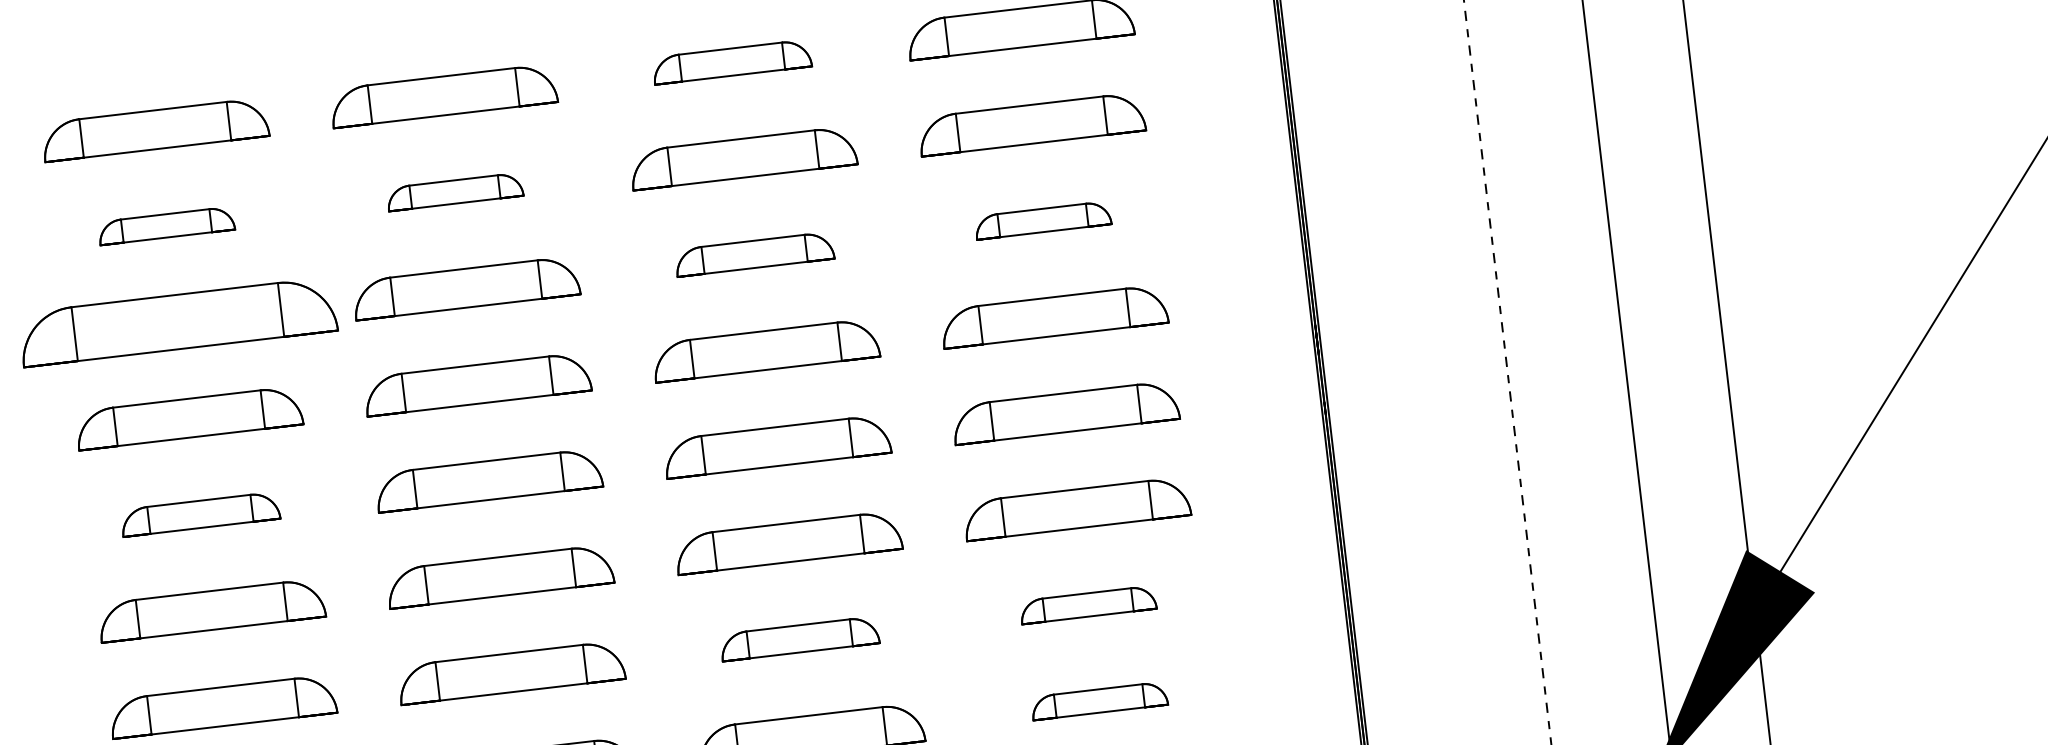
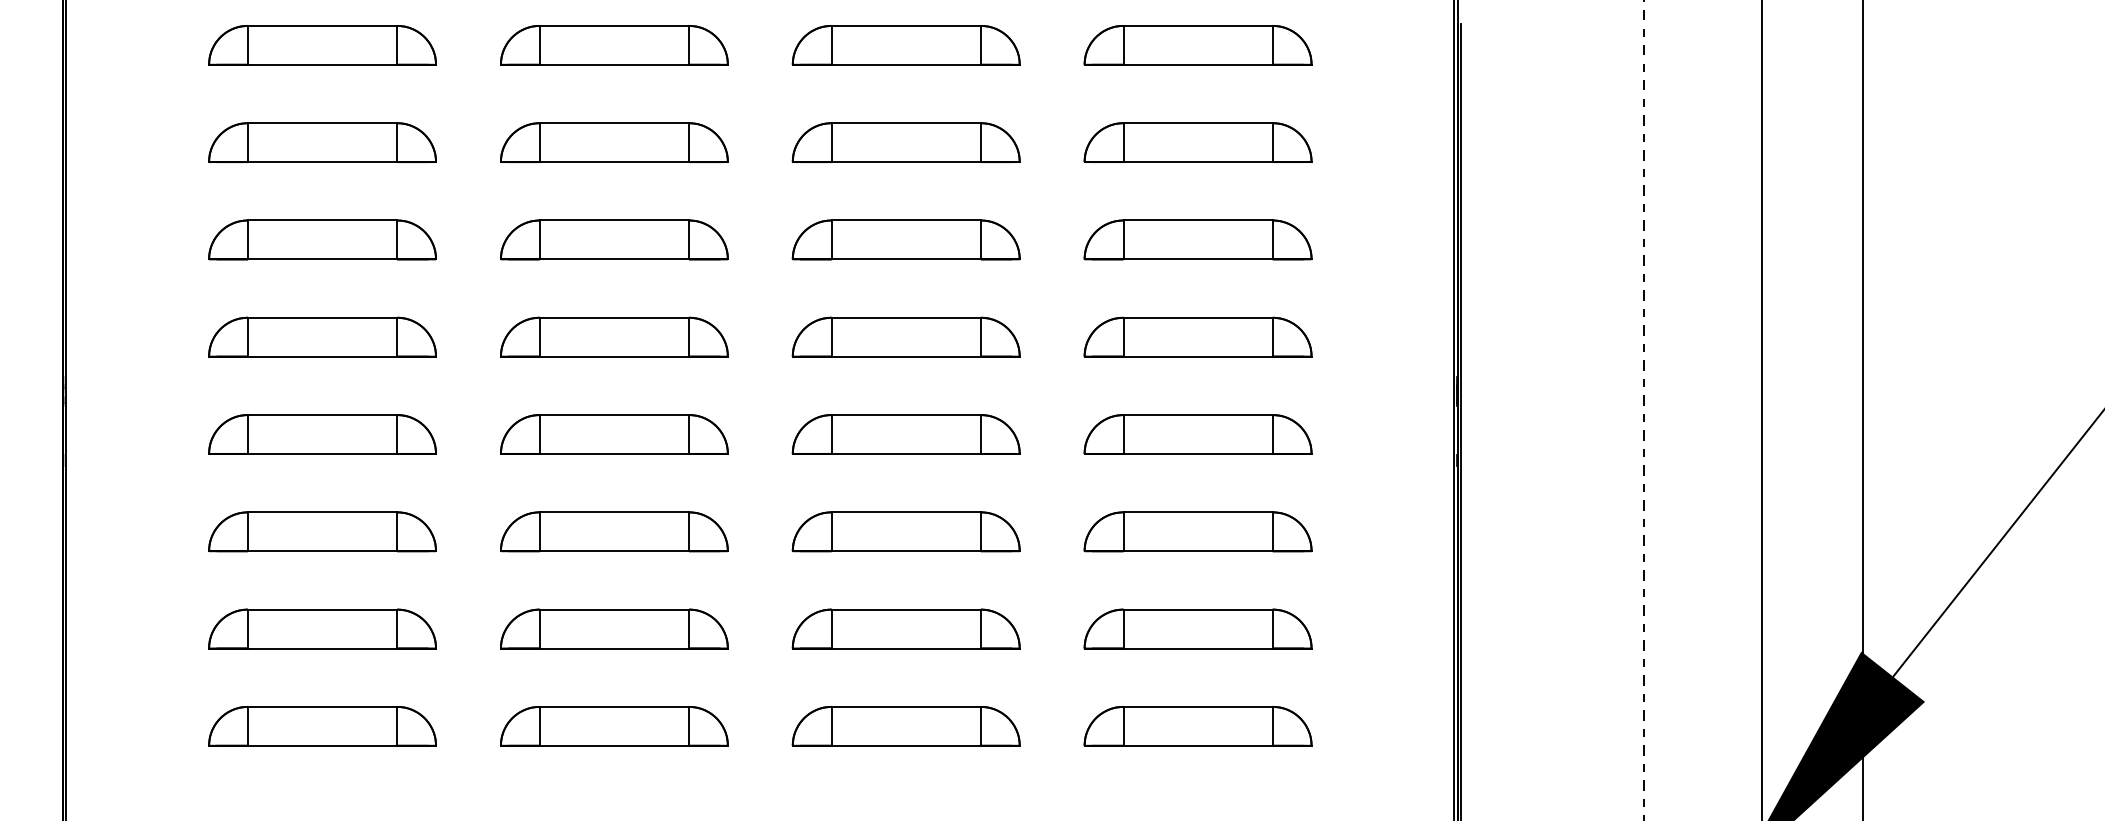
part: (731, 62) -> (905, 45), size x1.43
part: (455, 191) -> (614, 142), size x1.67
part: (1042, 220) -> (1197, 239), size x1.67
part: (166, 225) -> (322, 142), size x1.67
part: (753, 253) -> (905, 239), size x1.43
part: (177, 321) -> (322, 239), size x0.71
part: (200, 514) -> (322, 434), size x1.43
part: (1087, 604) -> (1197, 628), size x1.67
part: (799, 638) -> (905, 628), size x1.43
part: (1098, 700) -> (1197, 725), size x1.67

